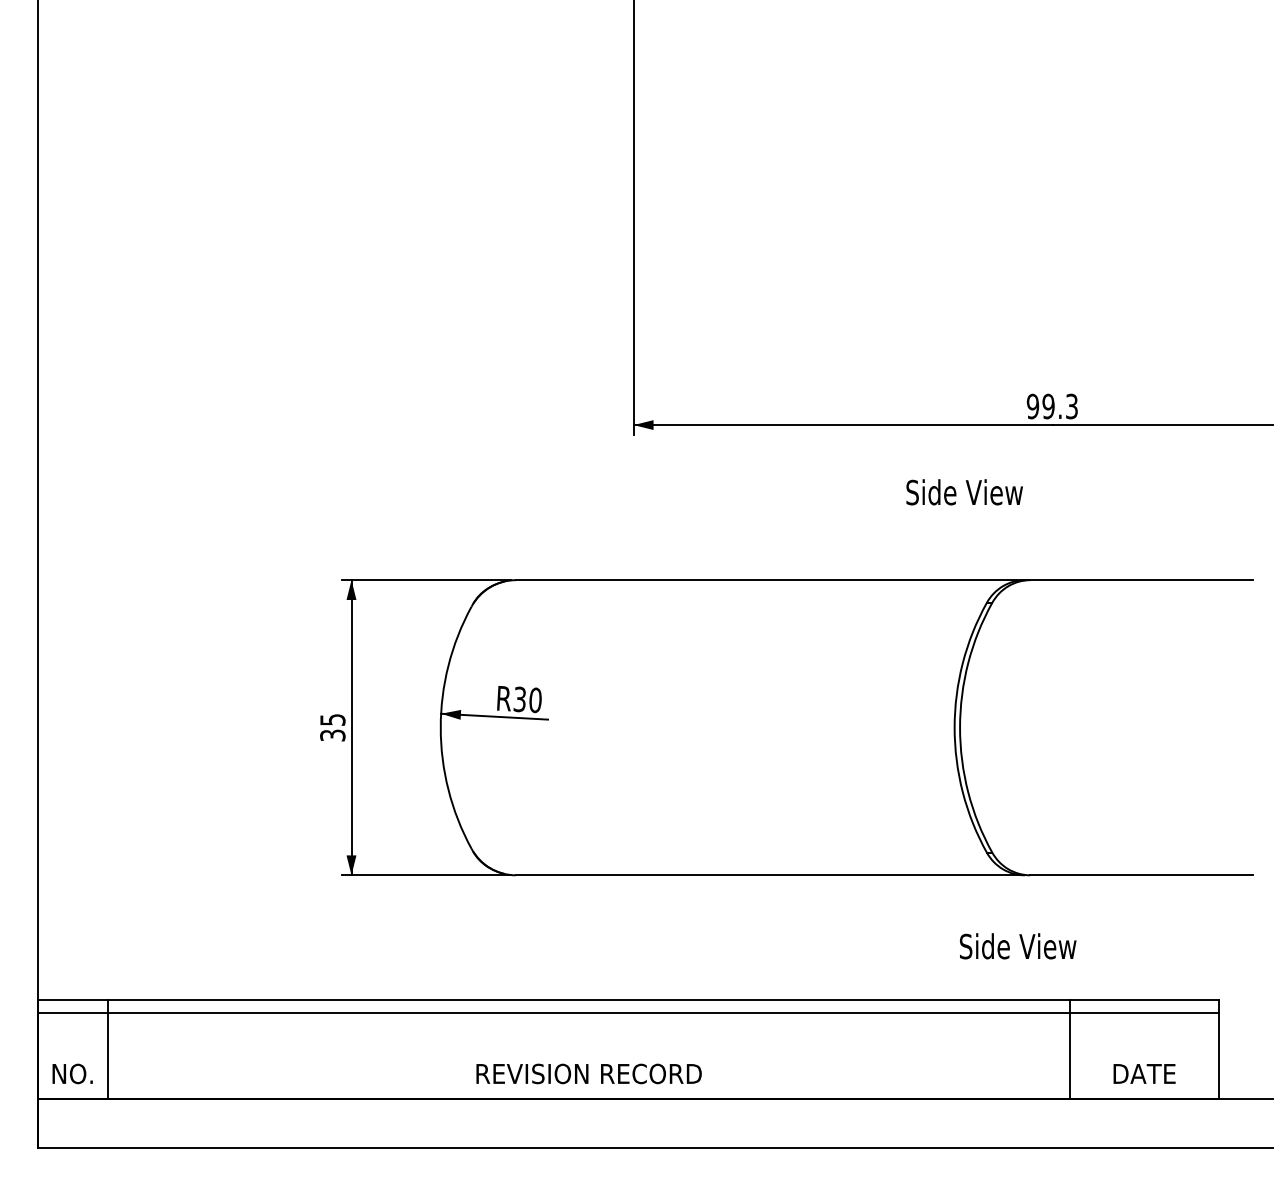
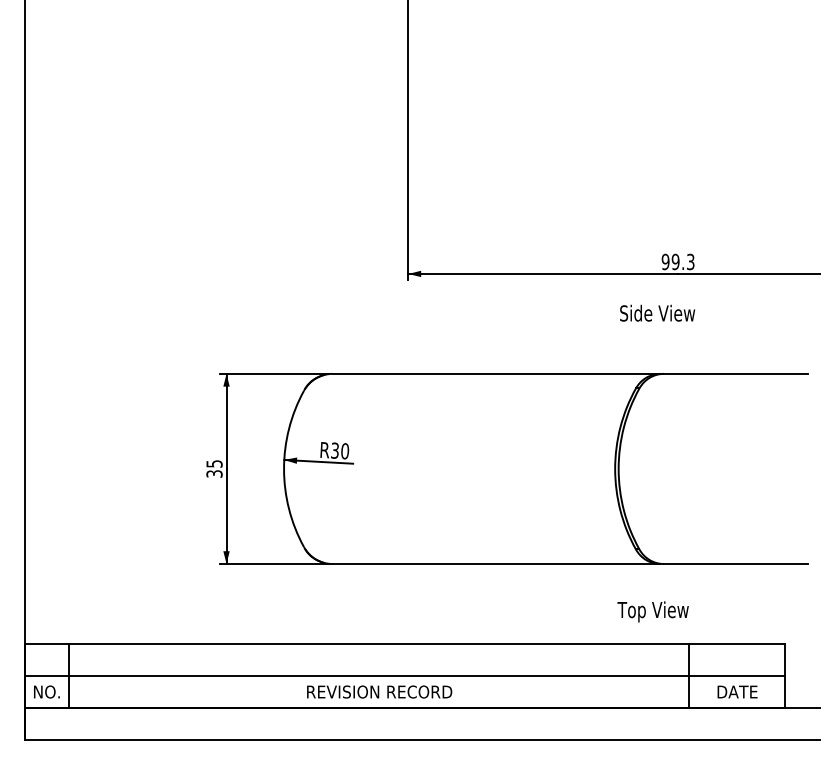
text: (964, 491) -> (657, 312), moved
text: (1017, 948) -> (655, 611), Side View -> Top View
line: (627, 1014) -> (404, 676), moved

